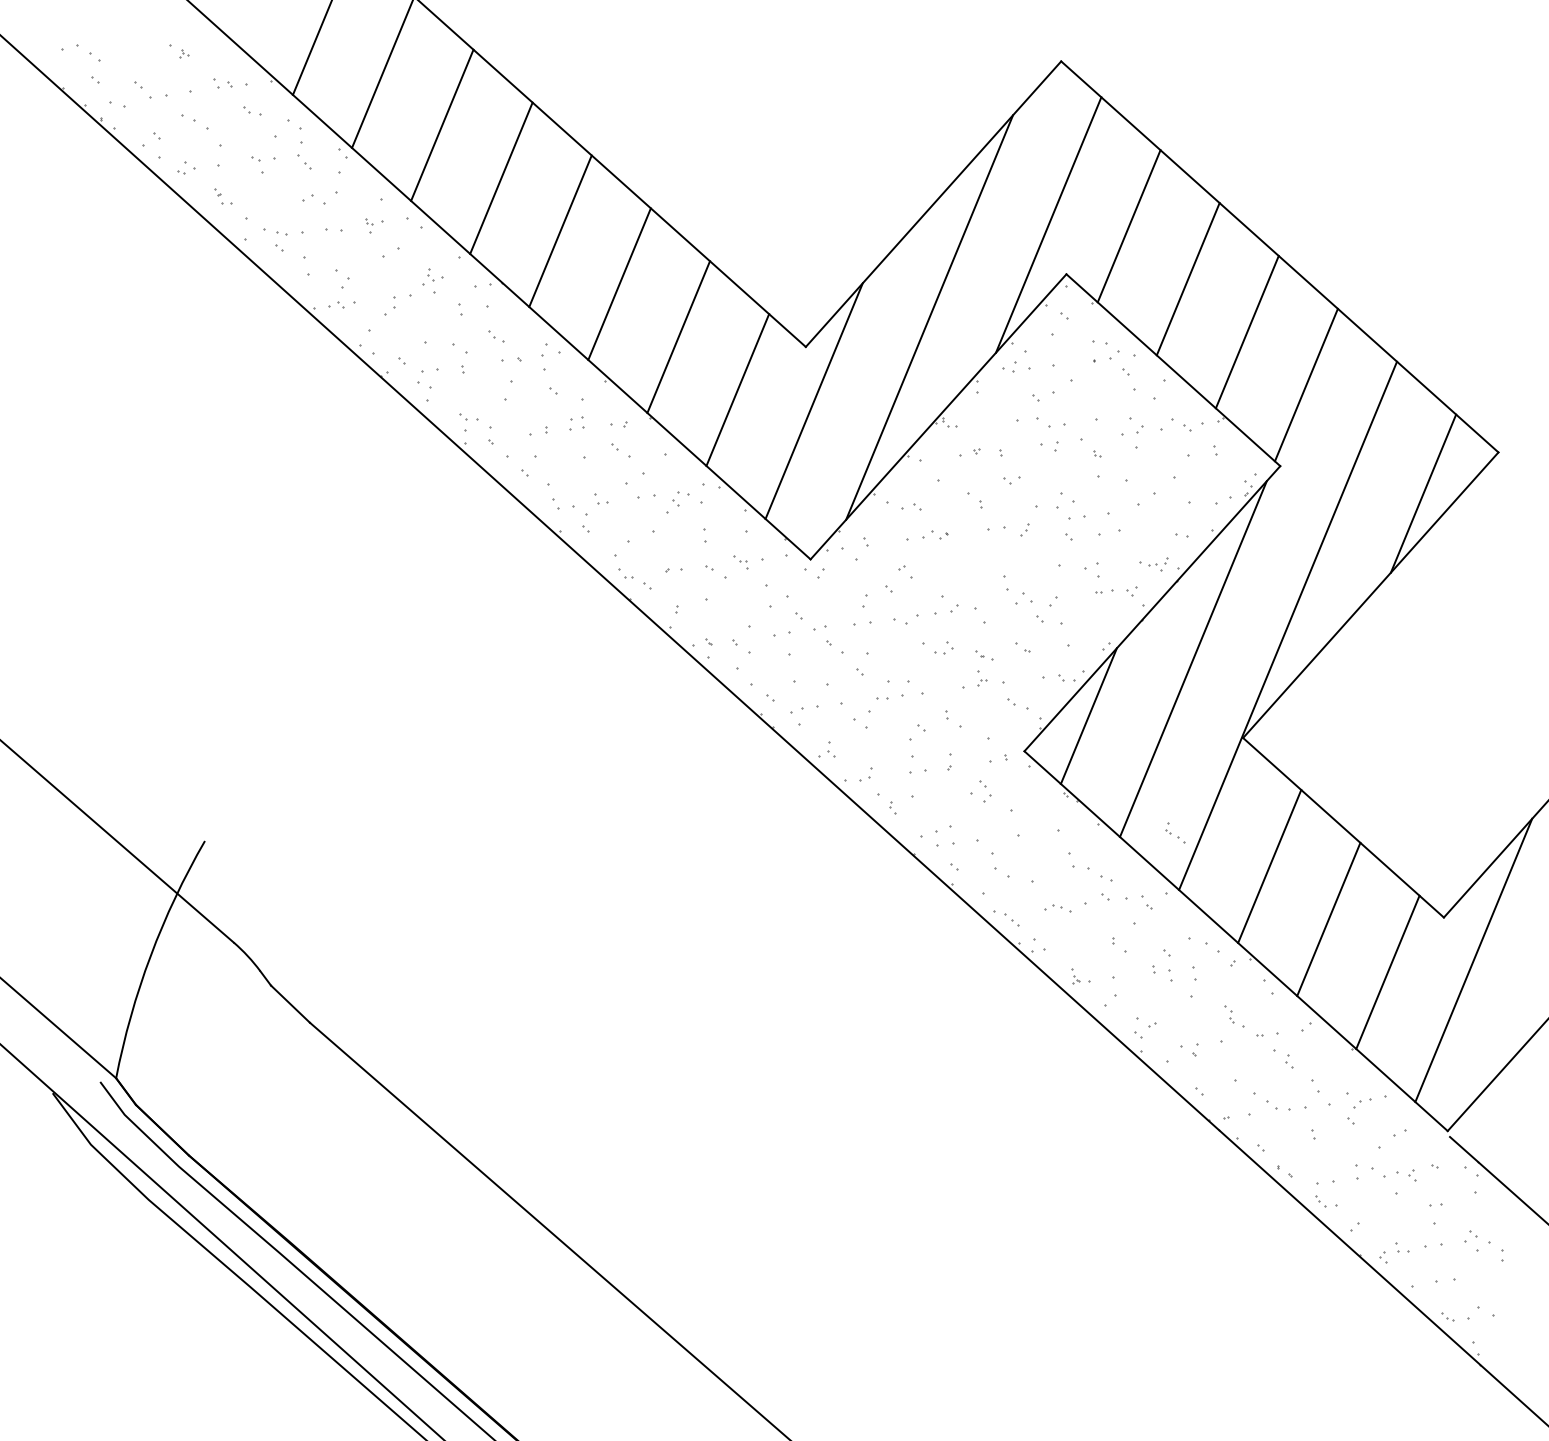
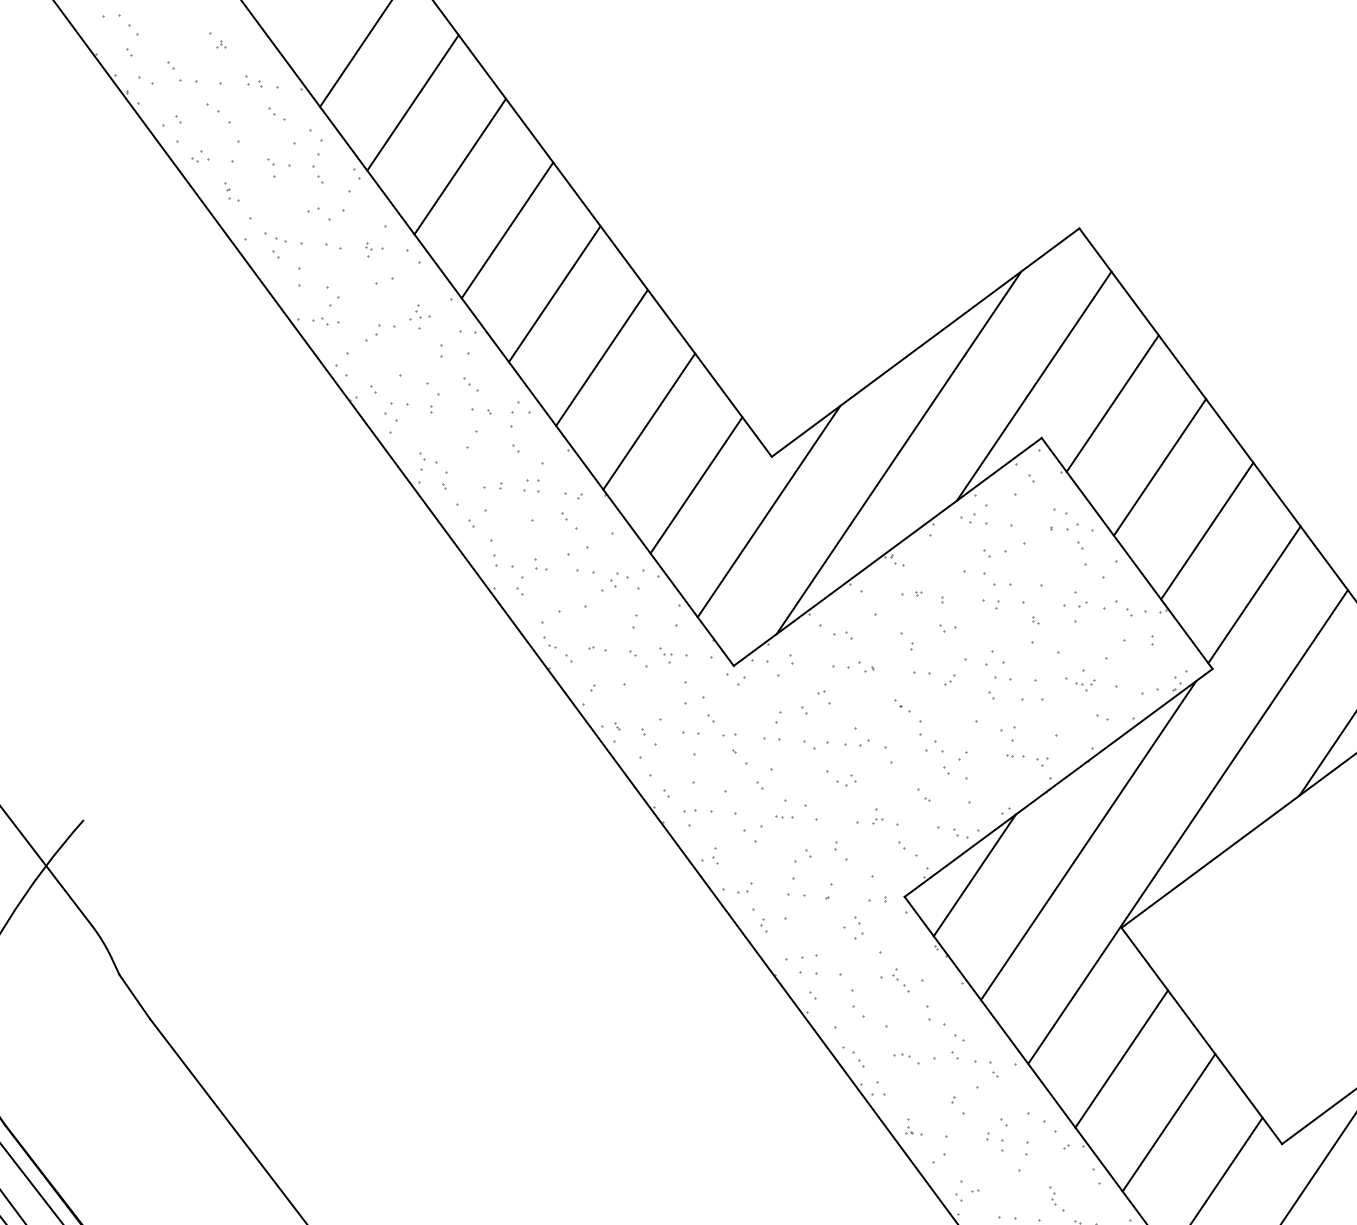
part: (1158, 564) -> (1084, 685), moved
part: (984, 655) -> (903, 705), moved
part: (890, 697) -> (784, 817), size x0.62
part: (1175, 832) -> (902, 979), moved

